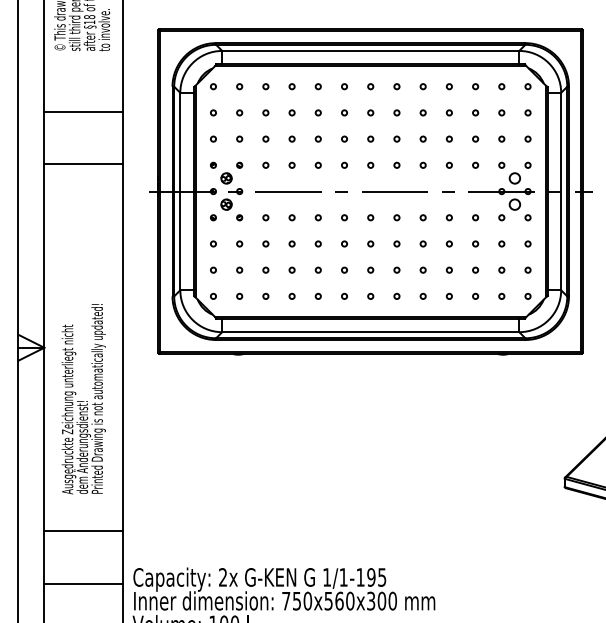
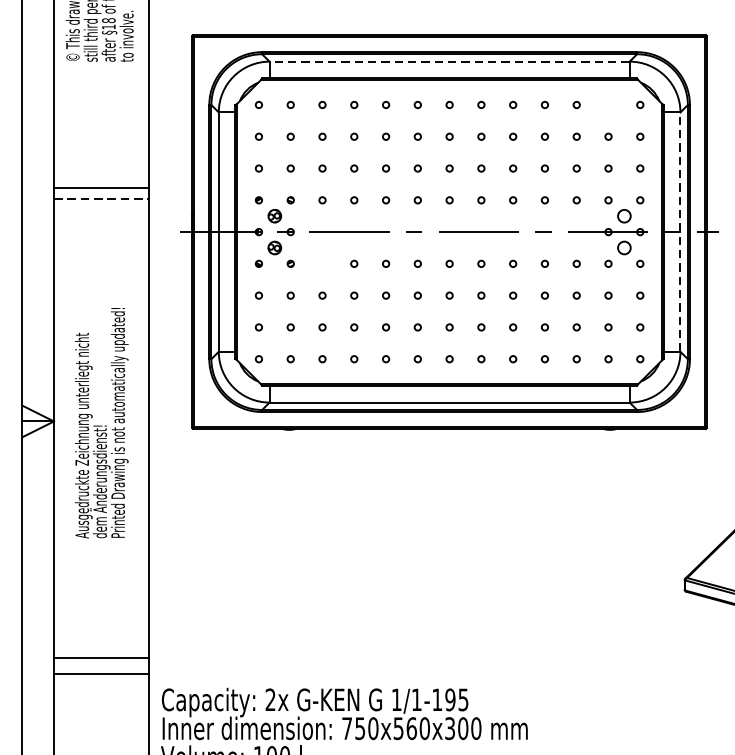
line: (370, 50) -> (449, 61), solid -> dashed
circle: (501, 86) -> (608, 104), removed
line: (83, 111) -> (101, 187), moved
line: (84, 164) -> (102, 199), solid -> dashed
line: (561, 191) -> (680, 232), solid -> dashed
circle: (265, 217) -> (322, 263), removed
text: (83, 399) -> (101, 423), moved
line: (83, 531) -> (101, 674), moved
line: (83, 583) -> (101, 657), moved

